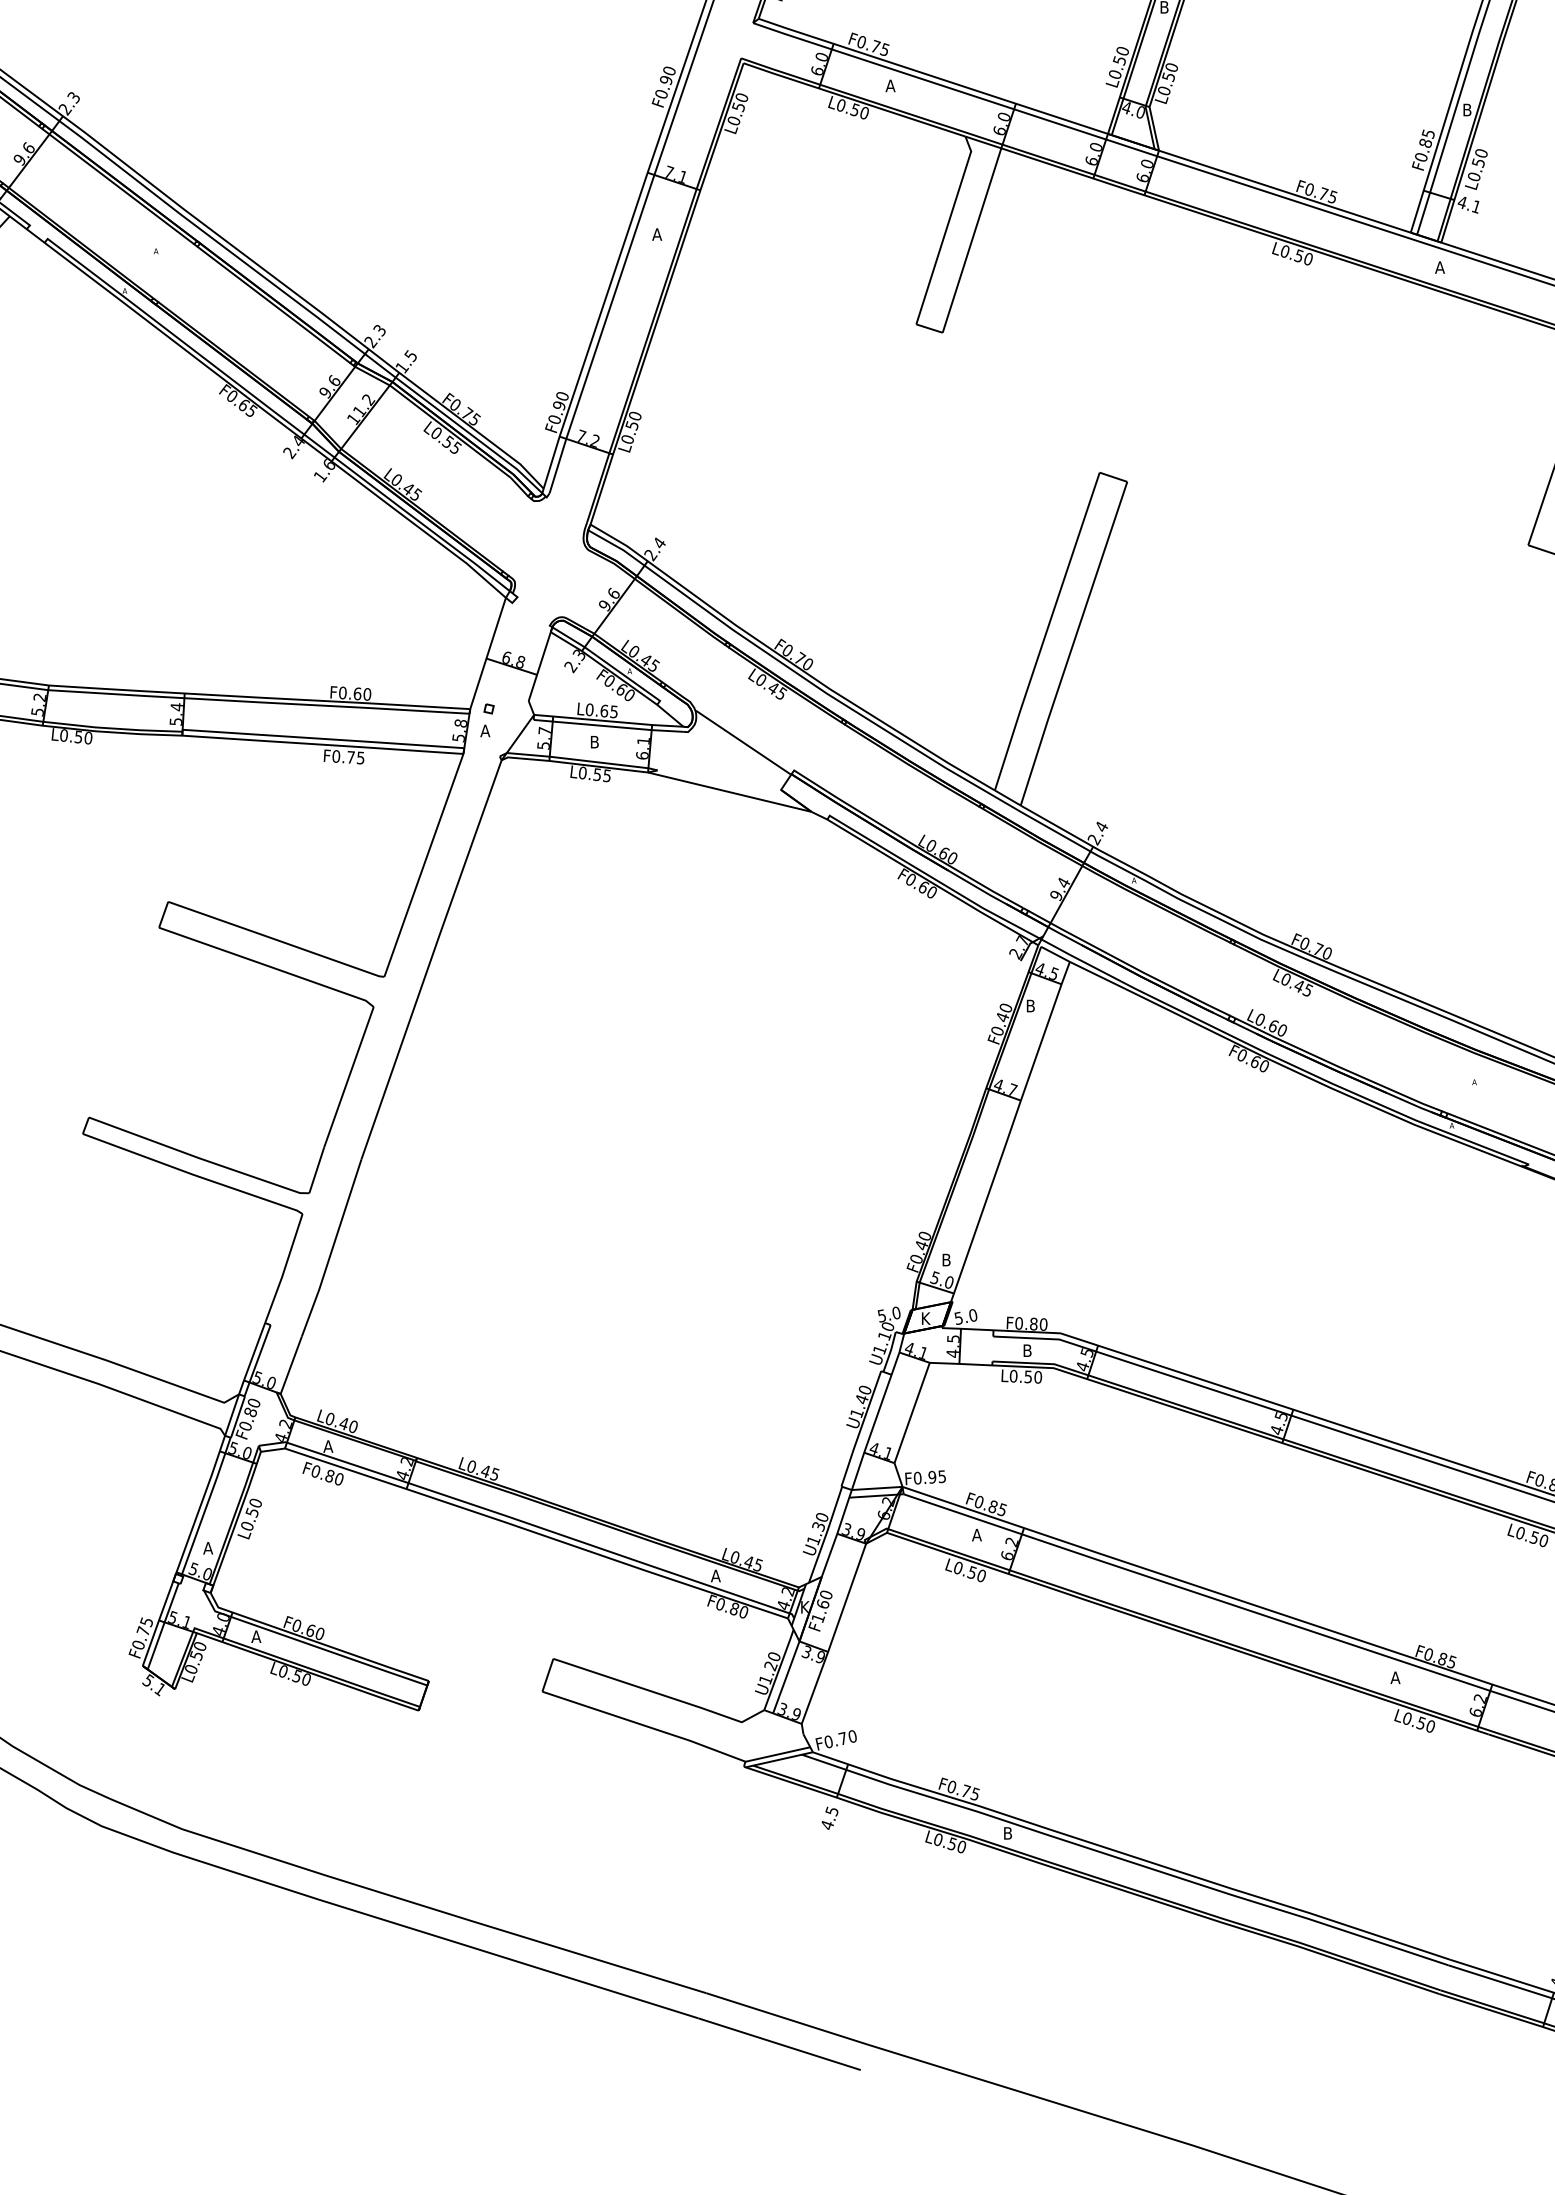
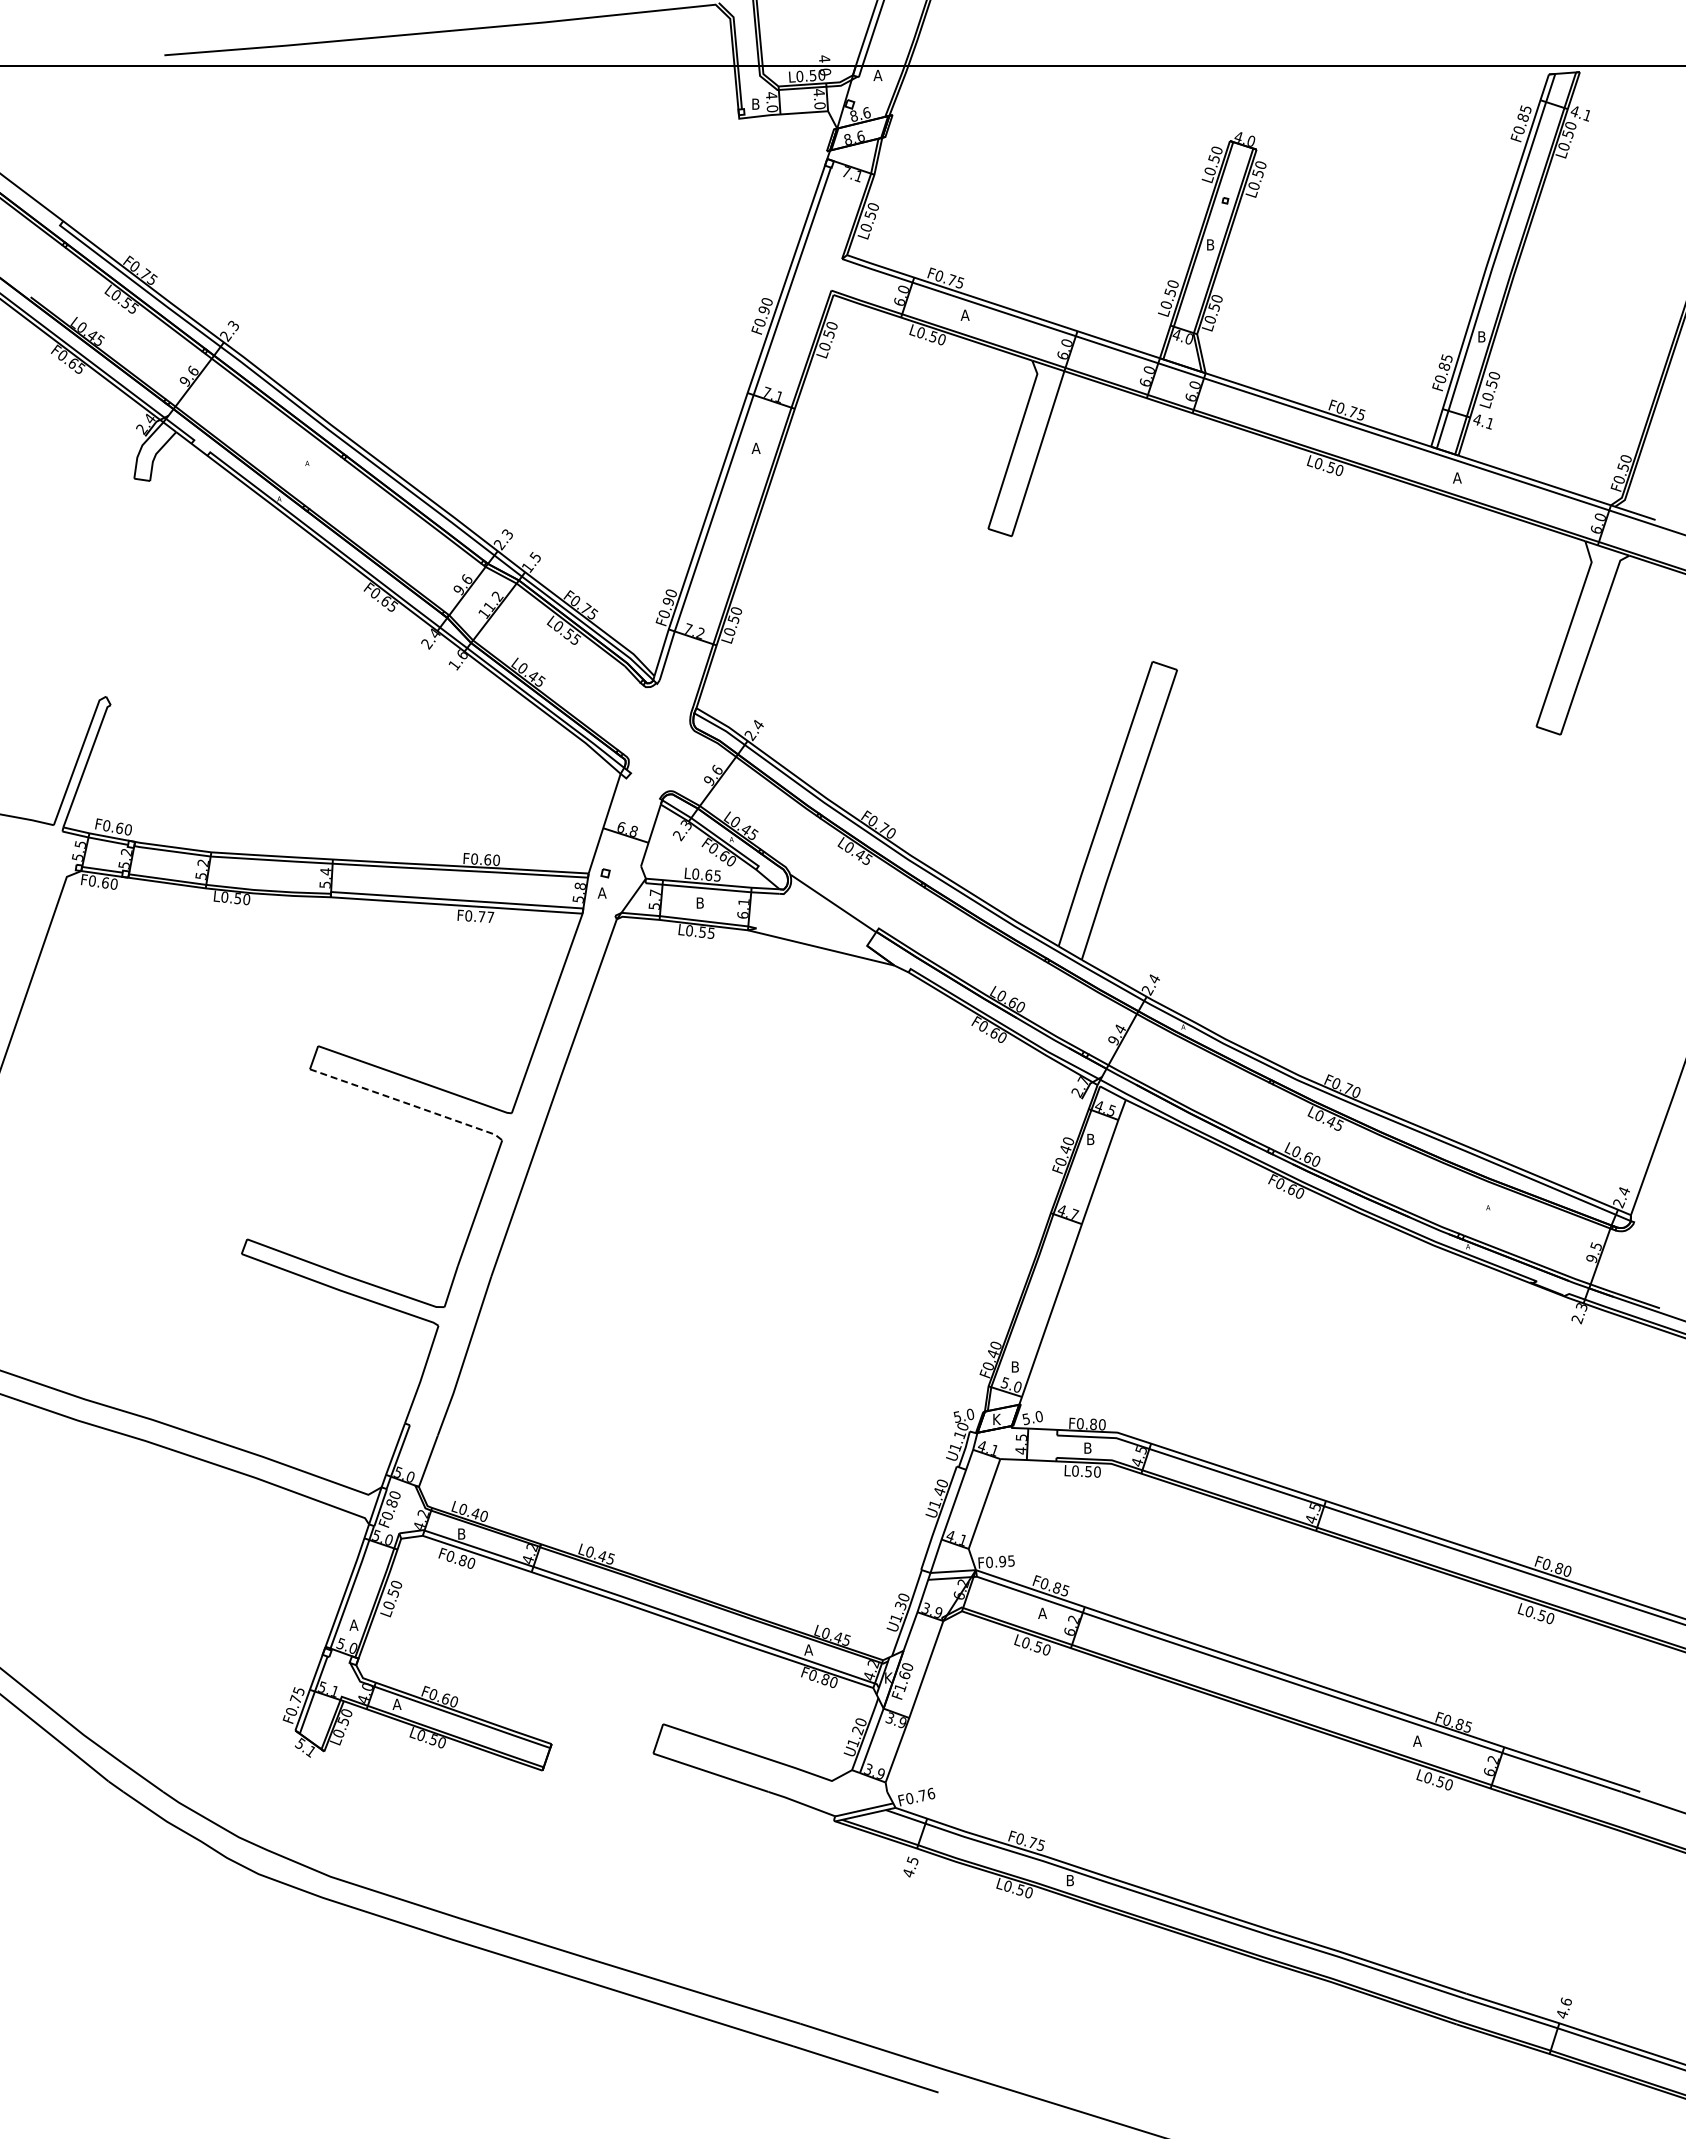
text: (360, 758) -> (490, 917), F0.75 -> F0.77
line: (269, 965) -> (408, 1103), solid -> dashed
text: (328, 1445) -> (461, 1533), A -> B
text: (852, 1735) -> (931, 1792), F0.70 -> F0.76

